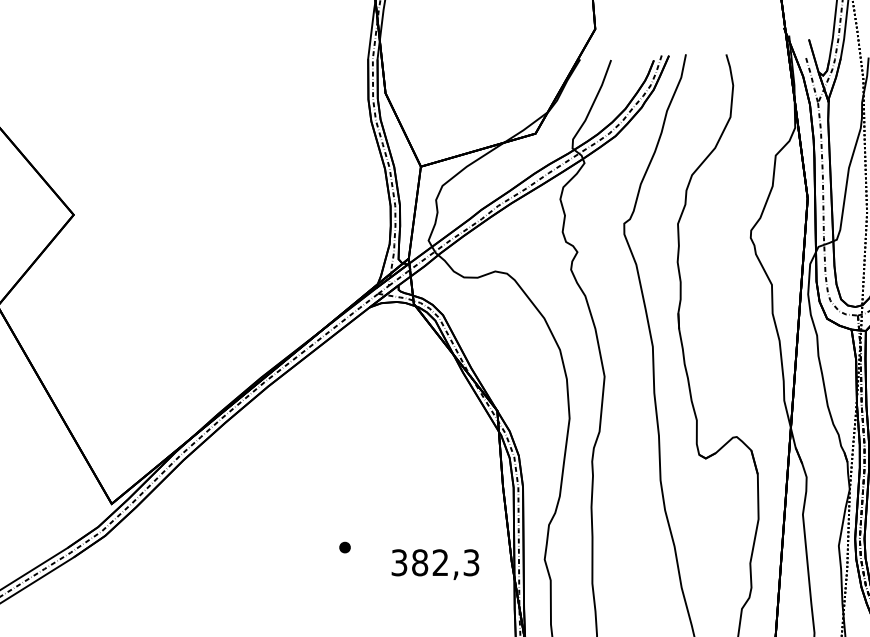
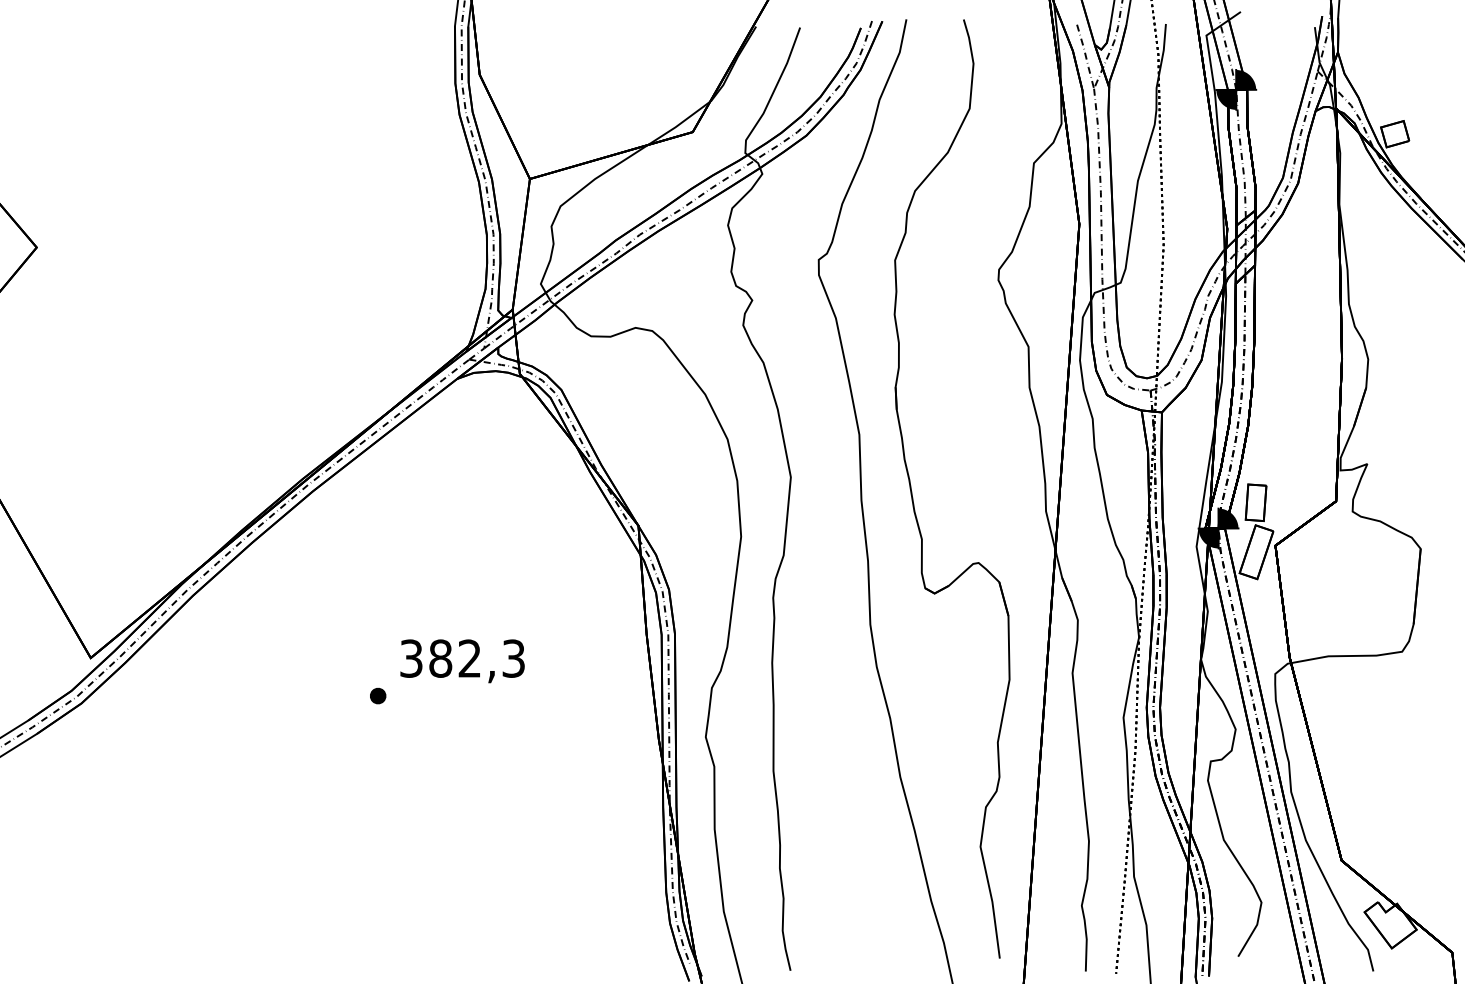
part: (345, 547) -> (378, 695), moved
text: (435, 564) -> (462, 661), moved

